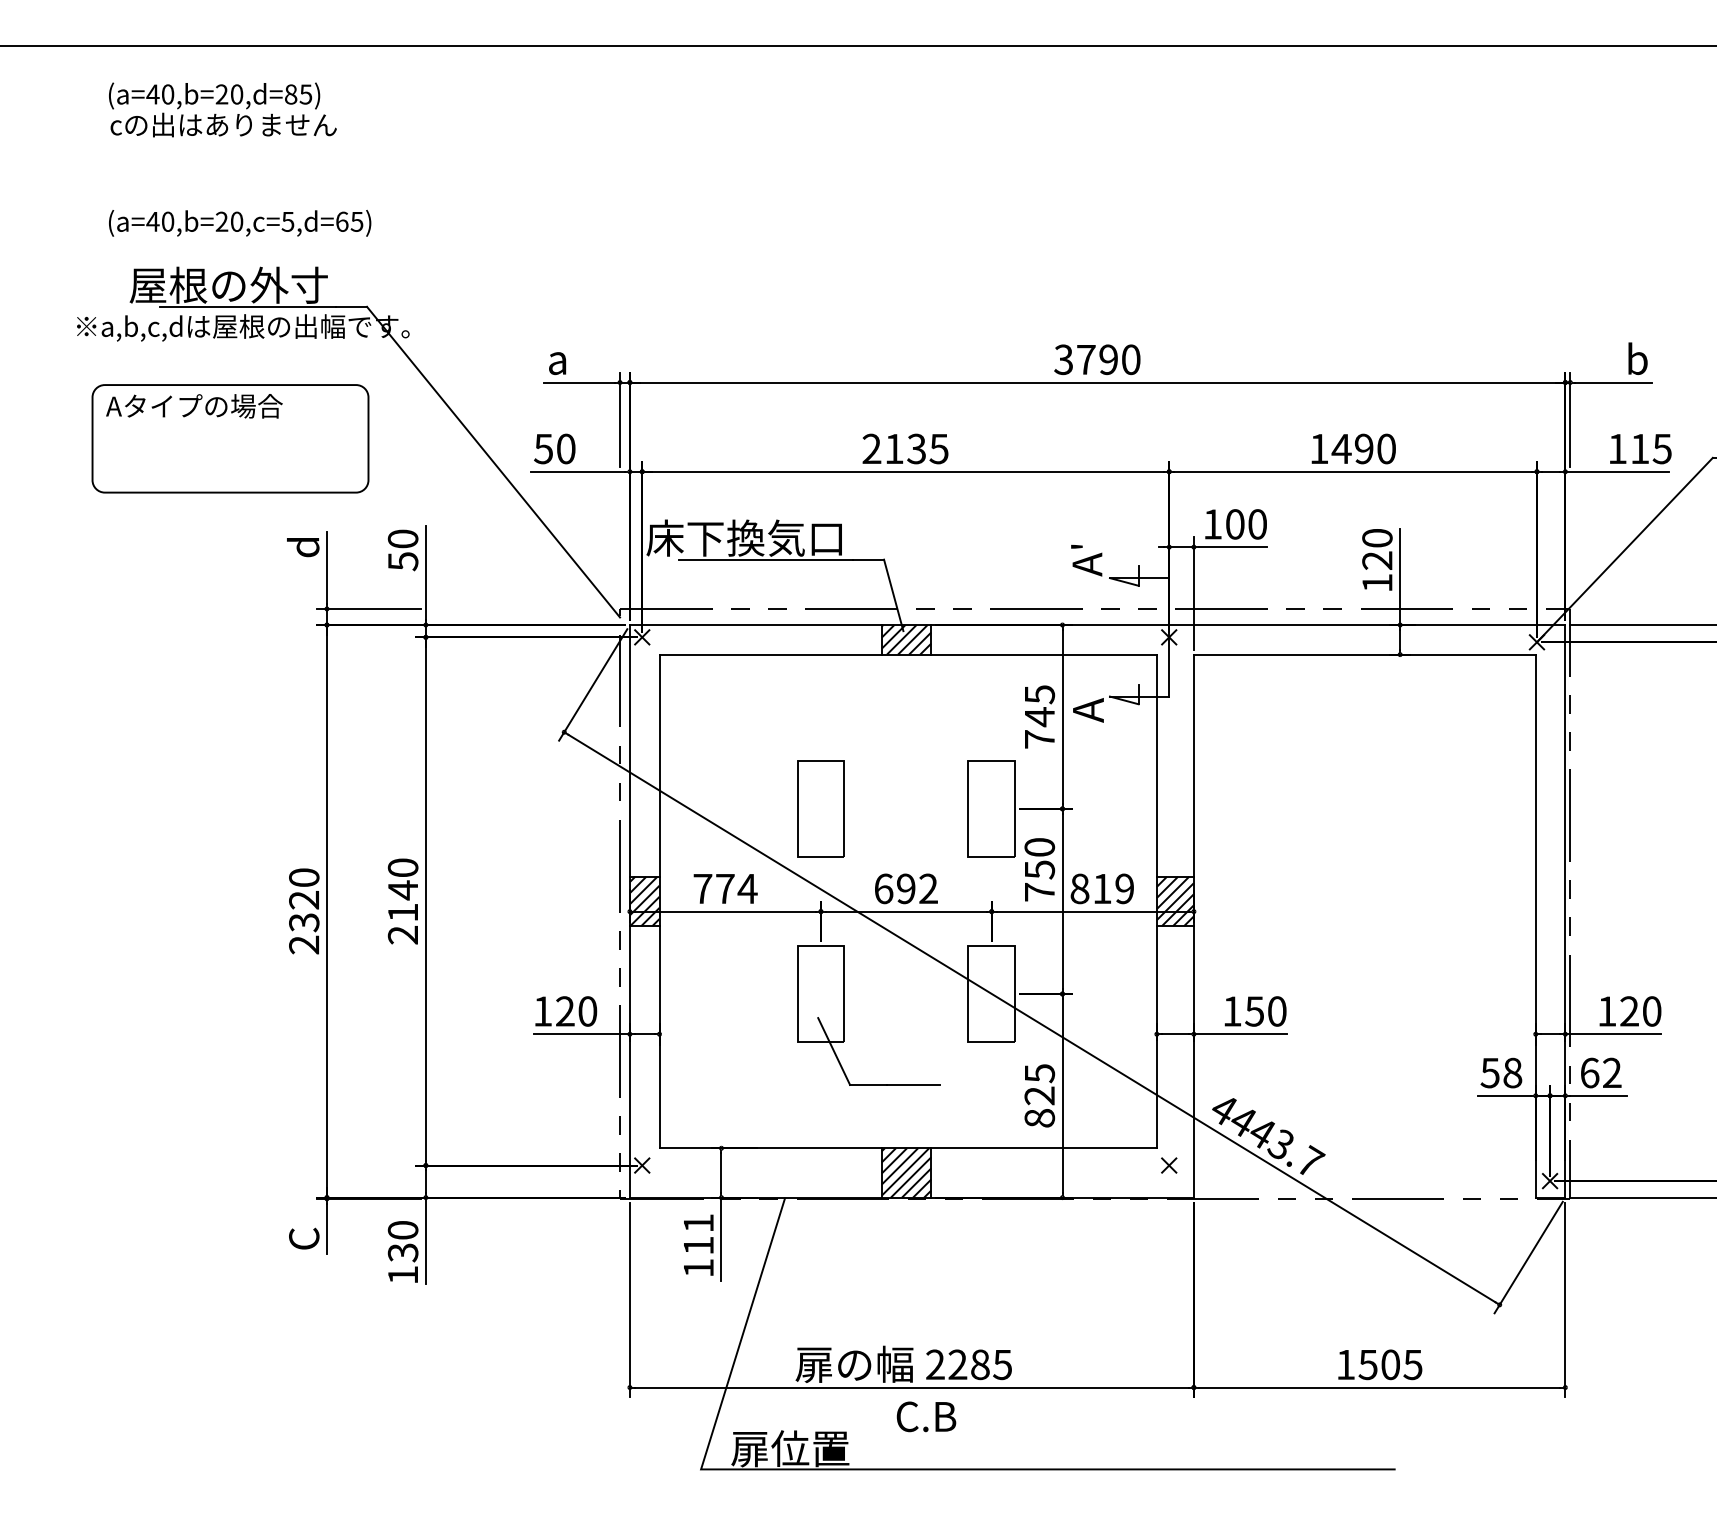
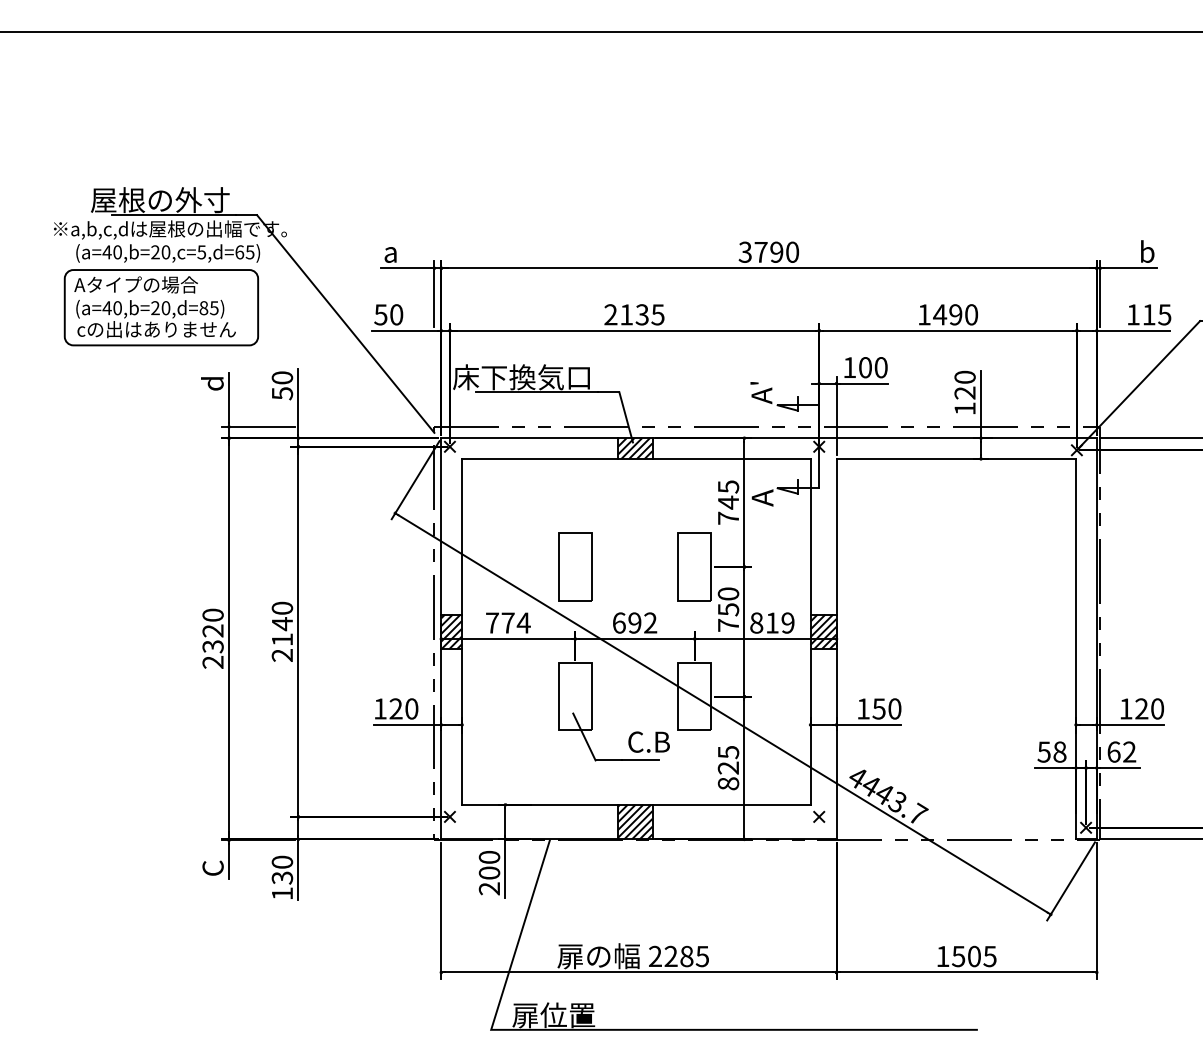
text: (222, 109) -> (155, 318), moved
text: (240, 223) -> (168, 253), moved
text: (698, 1245) -> (489, 872), 111 -> 200
text: (926, 1416) -> (649, 741), moved

